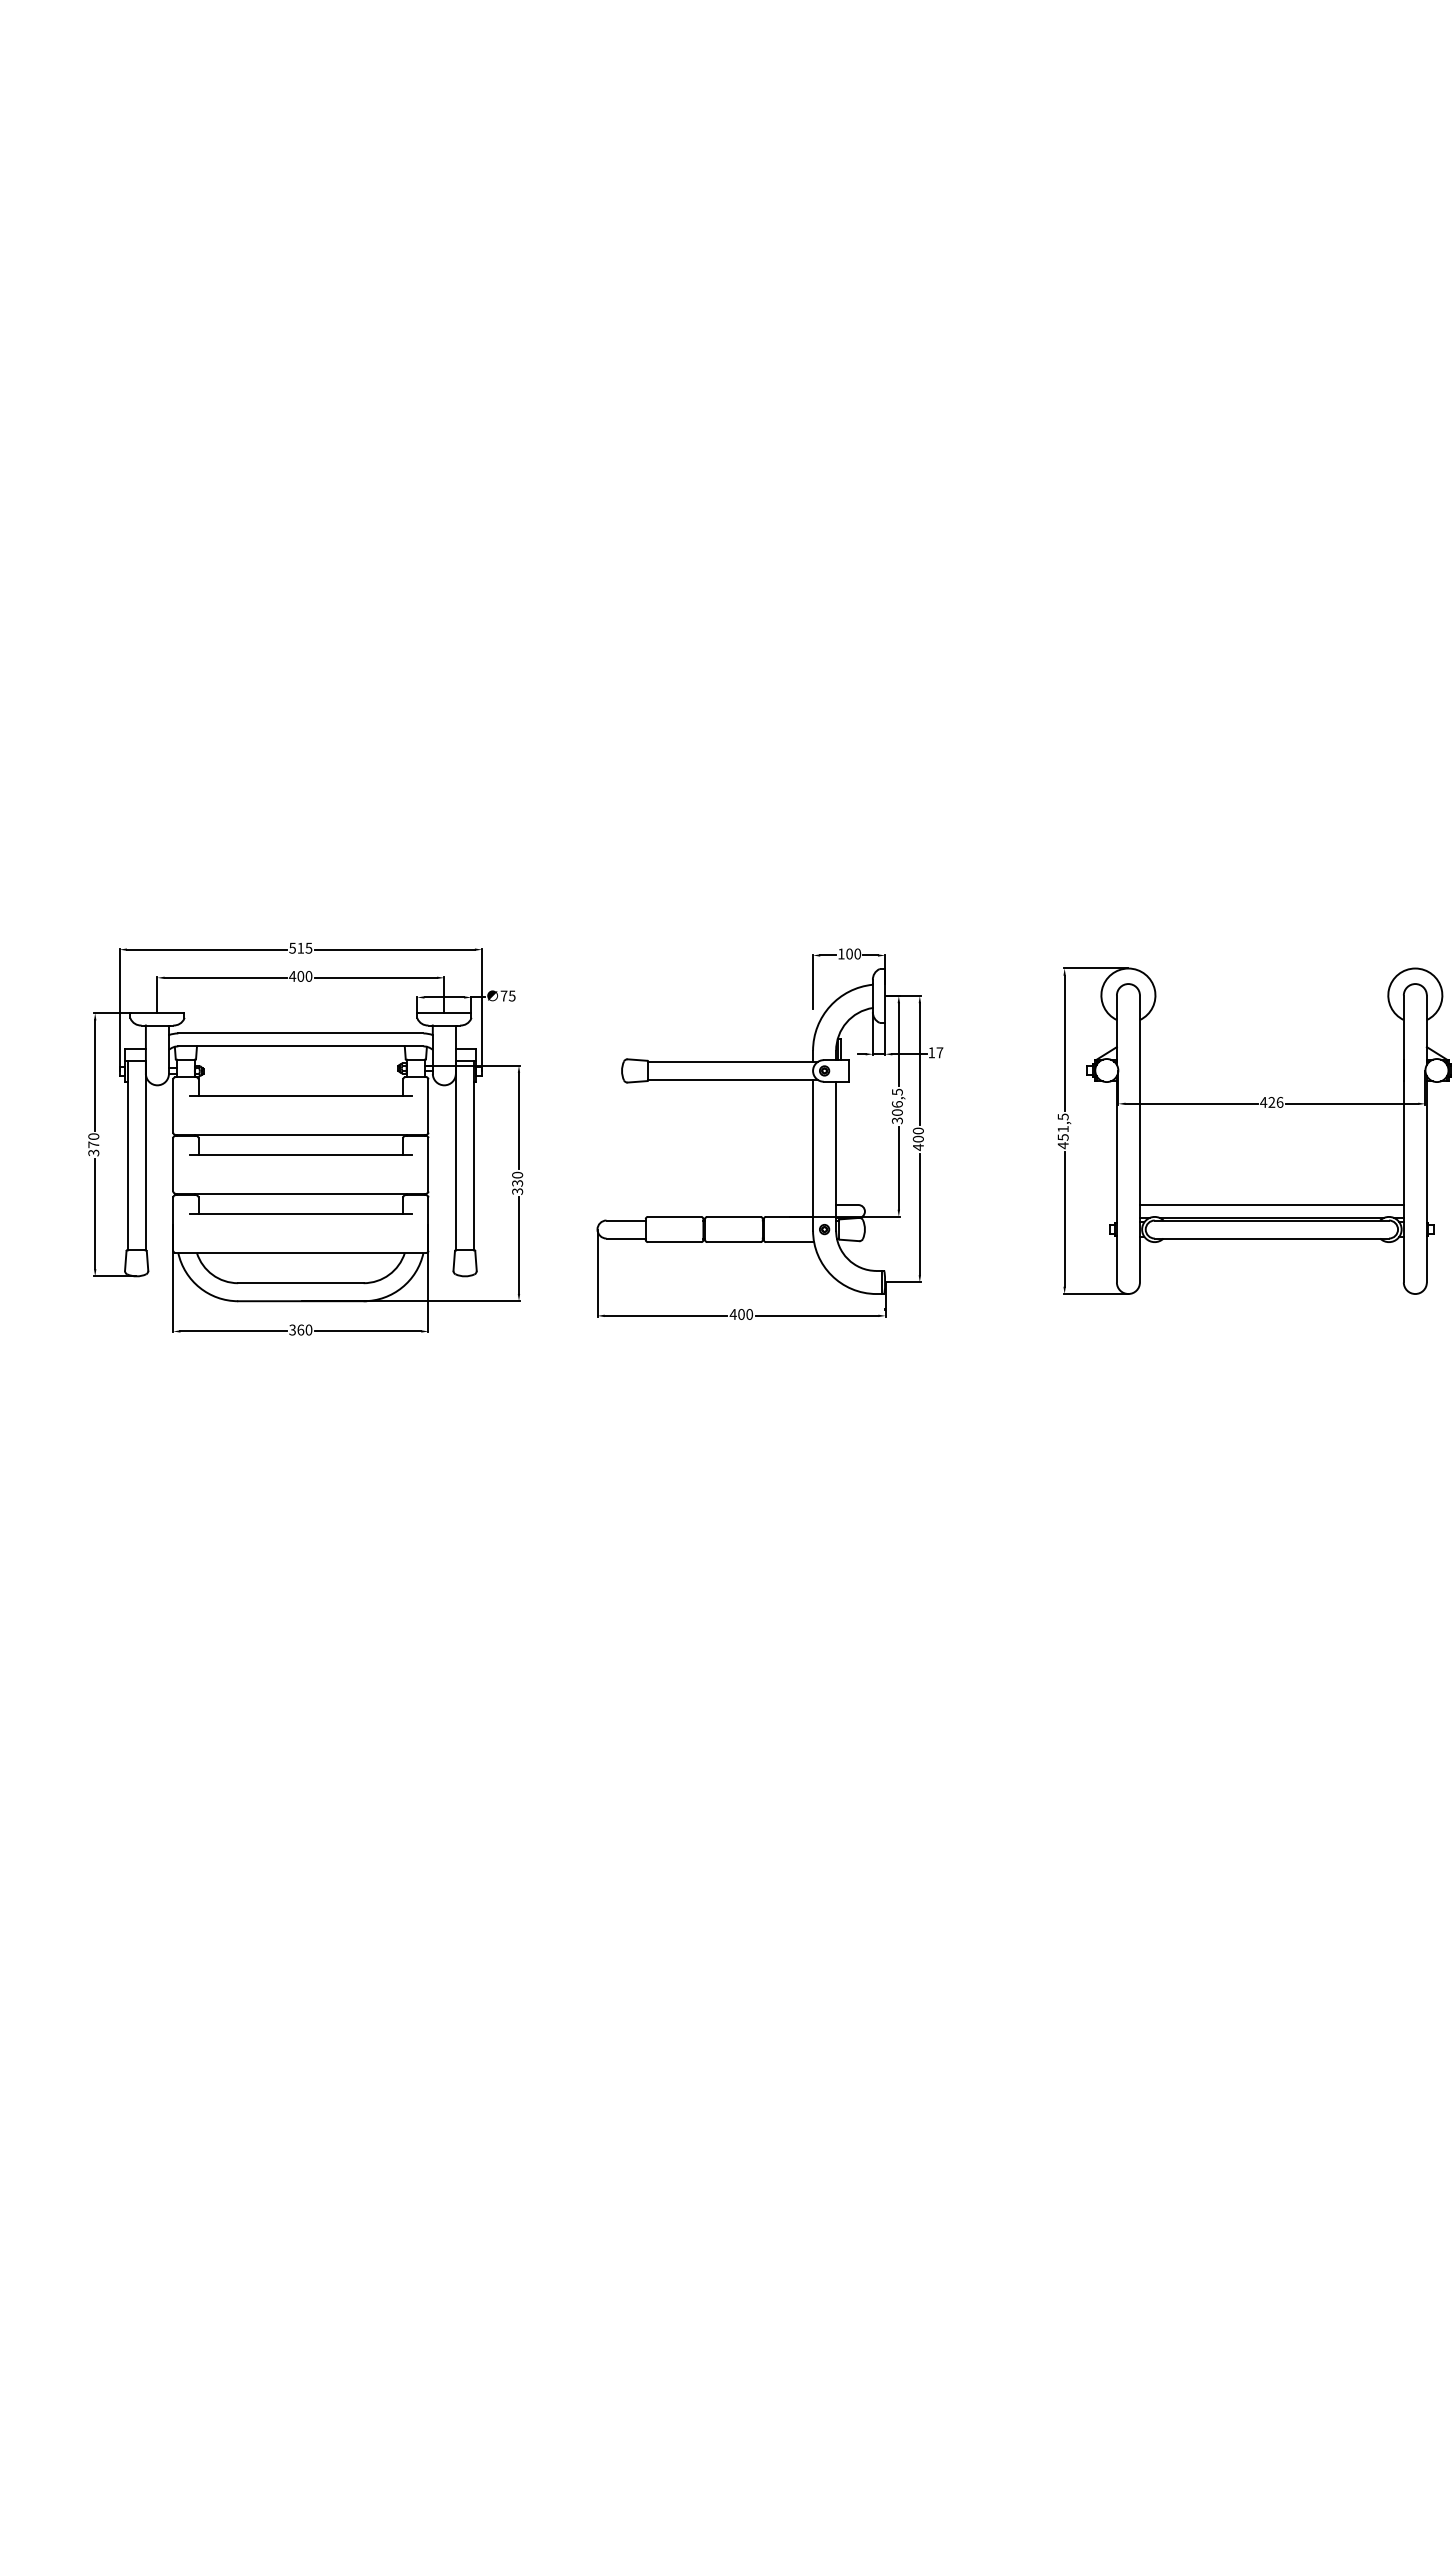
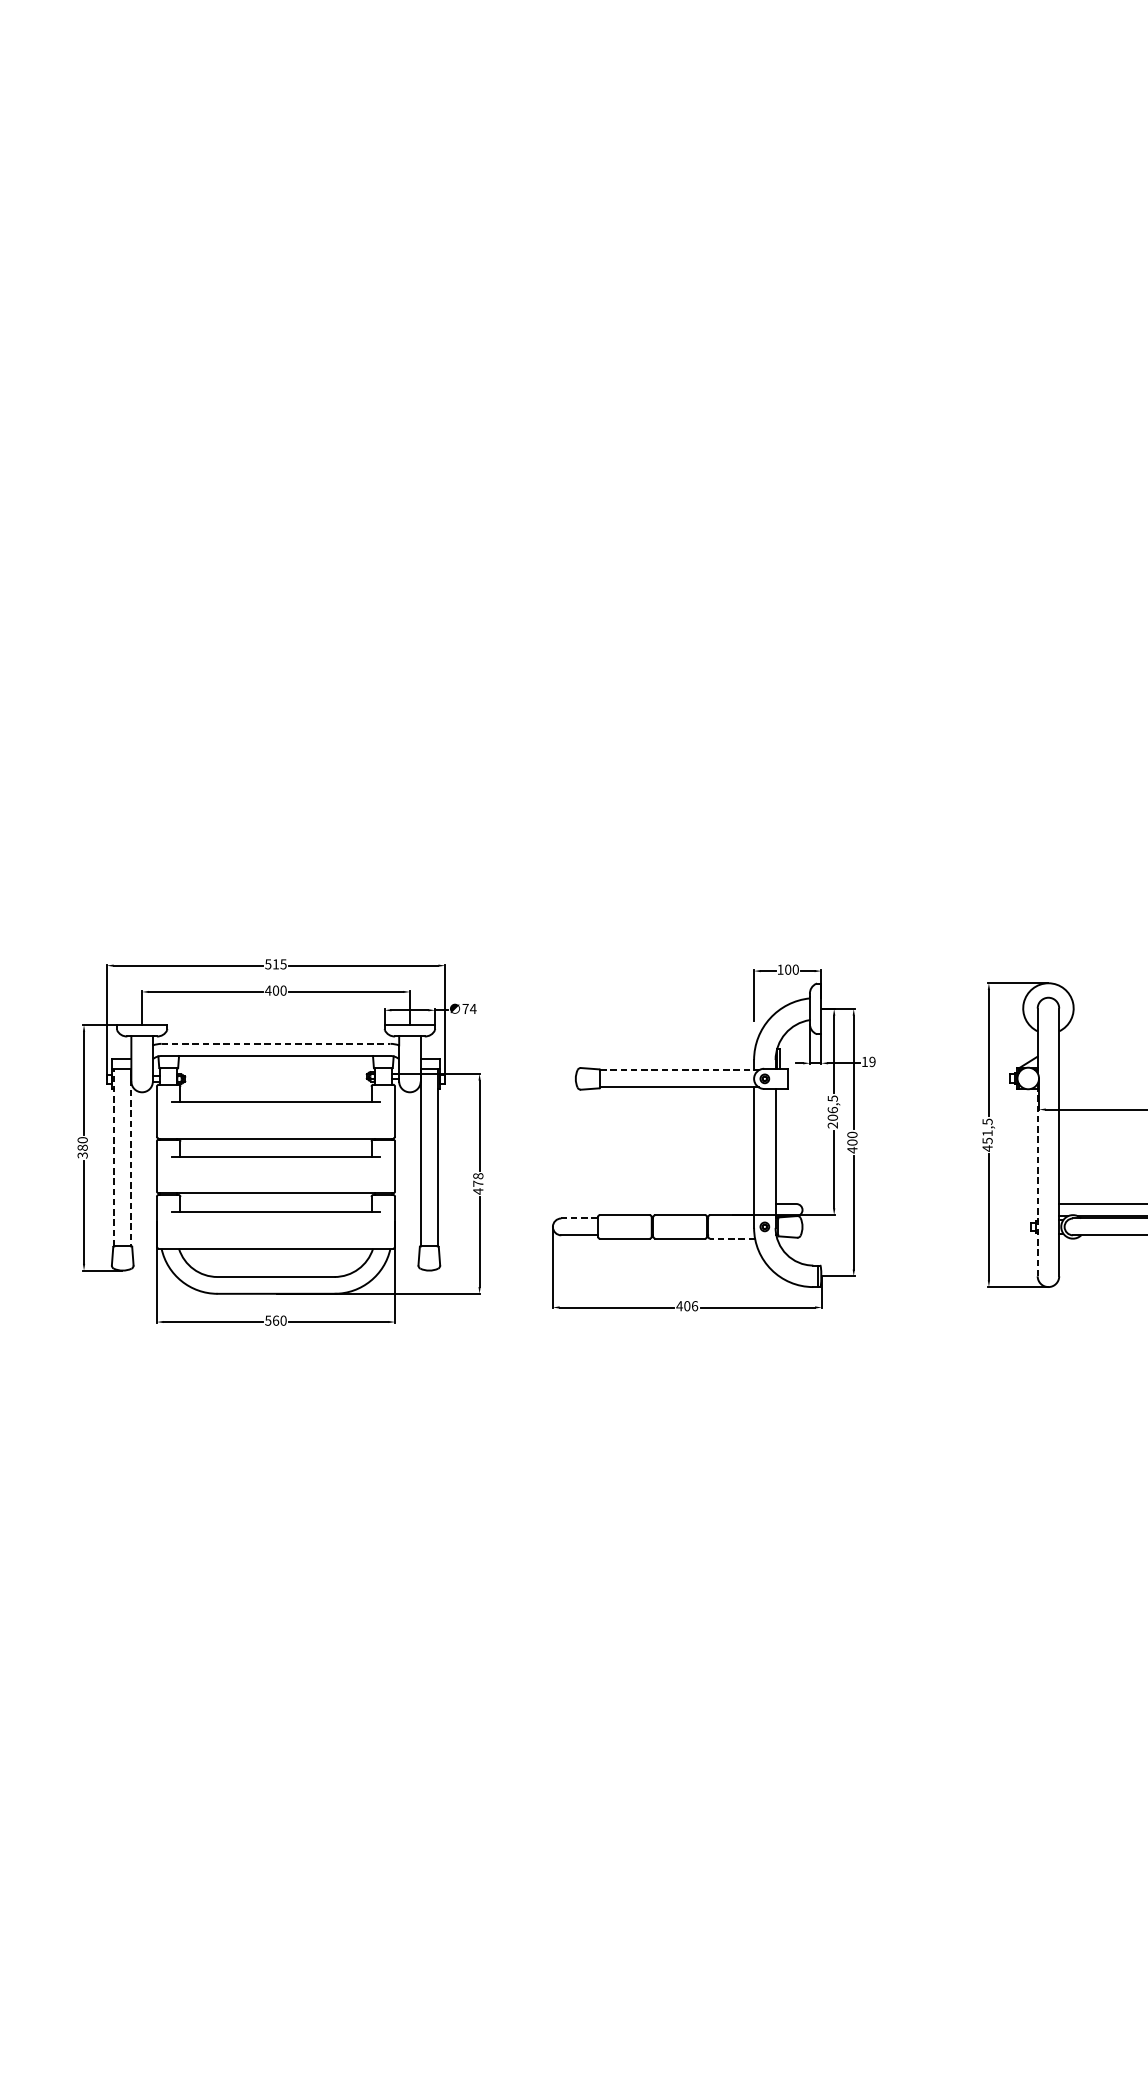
text: (511, 995) -> (472, 1008), 75 -> 74
line: (300, 1033) -> (275, 1043), solid -> dashed
text: (939, 1052) -> (872, 1061), 17 -> 19
line: (732, 1061) -> (678, 1070), solid -> dashed
text: (897, 1120) -> (832, 1125), 306,5 -> 206,5
text: (93, 1144) -> (82, 1147), 370 -> 380
line: (127, 1155) -> (114, 1157), solid -> dashed
line: (145, 1155) -> (130, 1157), solid -> dashed
line: (1116, 1181) -> (1037, 1182), solid -> dashed
text: (517, 1183) -> (478, 1183), 330 -> 478
line: (626, 1220) -> (579, 1218), solid -> dashed
line: (789, 1242) -> (732, 1238), solid -> dashed
text: (749, 1314) -> (694, 1306), 400 -> 406
text: (292, 1329) -> (268, 1320), 360 -> 560

